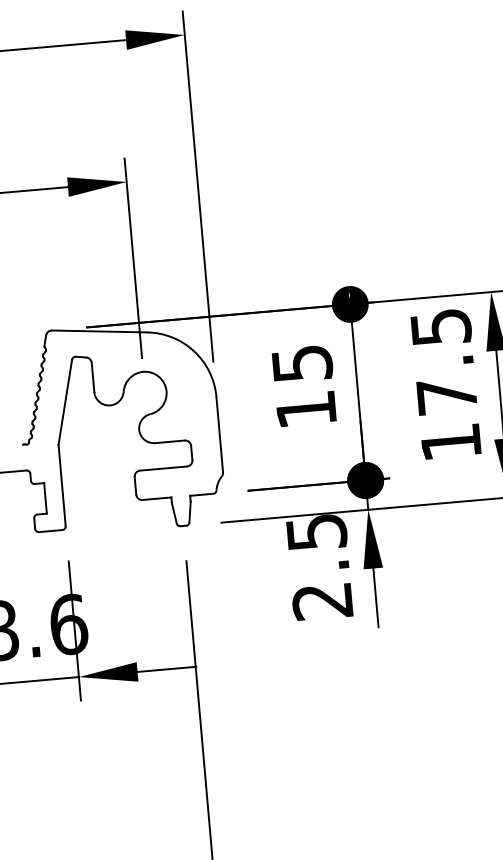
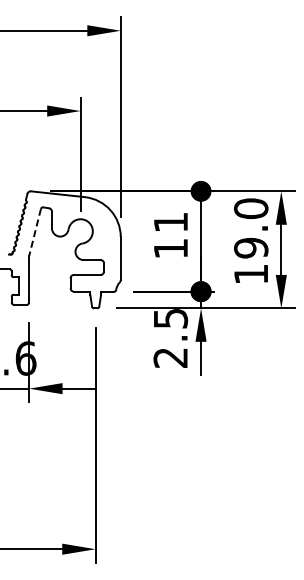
text: (444, 361) -> (251, 228), 17.5 -> 19.0
text: (303, 363) -> (171, 222), 15 -> 11
line: (64, 403) -> (34, 233), solid -> dashed

